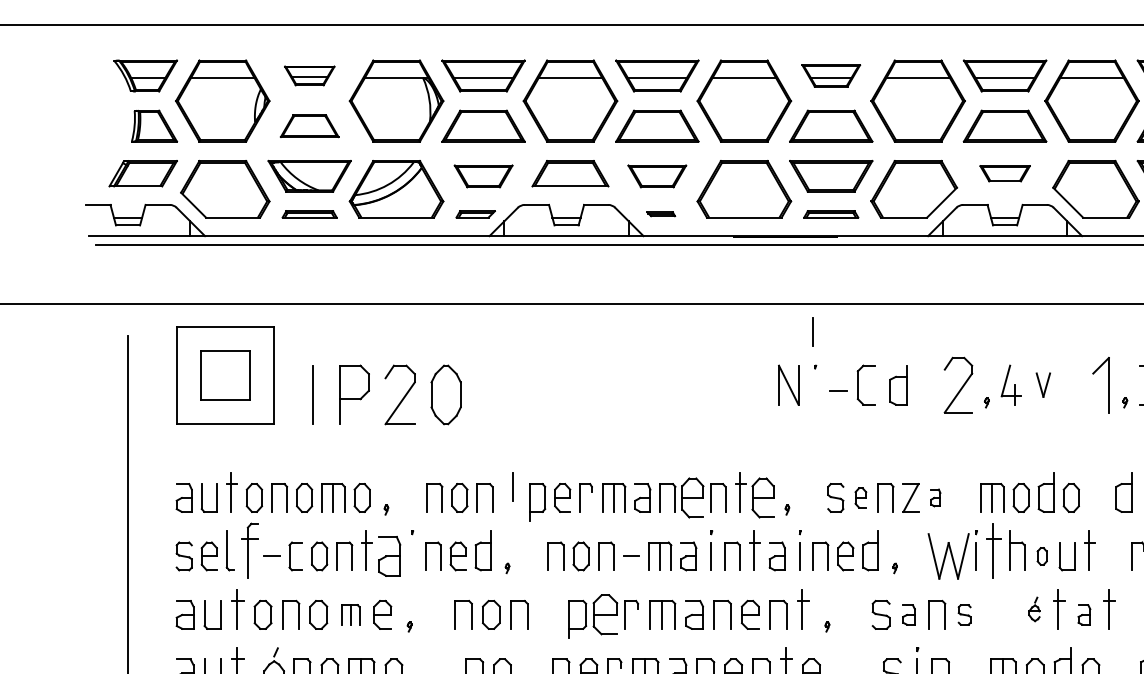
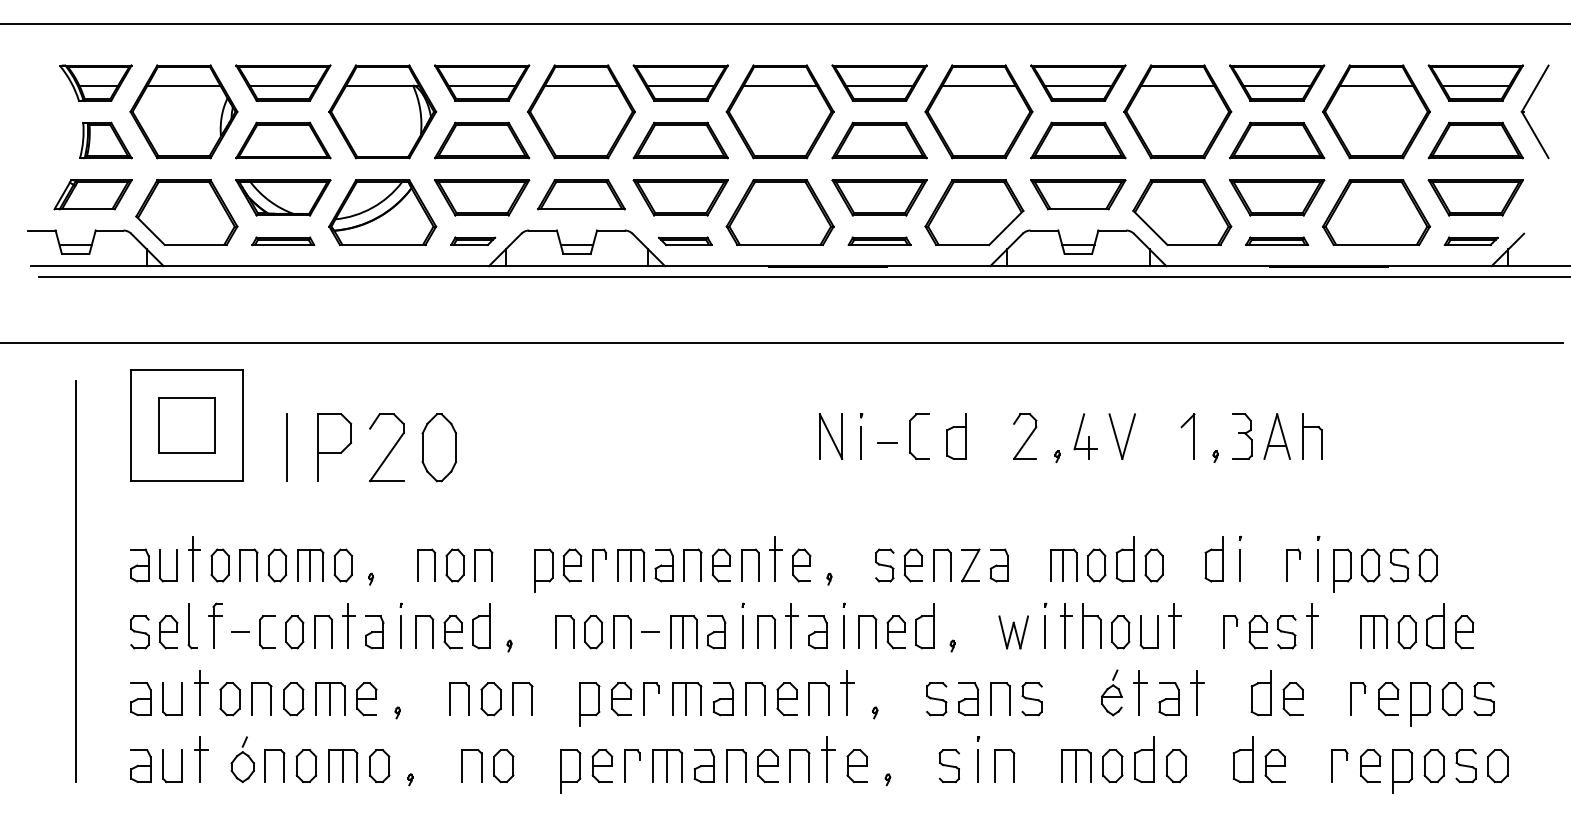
part: (309, 75) -> (283, 82), size x1.67
part: (831, 75) -> (879, 82), size x1.43
part: (309, 126) -> (283, 140), size x1.43
part: (1005, 173) -> (1078, 194), size x1.67
part: (483, 176) -> (482, 197), size x1.43
part: (657, 176) -> (680, 197), size x1.43
part: (660, 213) -> (684, 240), size x1.67
line: (812, 331) -> (860, 442), moved
part: (958, 385) -> (1025, 436), size x0.71
part: (1042, 385) -> (1121, 436), size x1.67
part: (1100, 385) -> (1187, 436), size x0.71
line: (512, 486) -> (400, 631), moved
part: (692, 497) -> (721, 565), size x0.71
part: (762, 497) -> (801, 565), size x0.71
part: (860, 497) -> (913, 565), size x1.43
part: (935, 497) -> (998, 565), size x1.67
part: (250, 550) -> (215, 625), size x0.71
part: (994, 550) -> (1066, 625), size x0.71
part: (389, 556) -> (374, 632), size x0.71
part: (948, 556) -> (1013, 632), size x0.62
part: (1041, 556) -> (1120, 632), size x1.67
part: (1034, 609) -> (1111, 692), size x1.67
part: (350, 614) -> (330, 698), size x1.43
part: (605, 615) -> (621, 699), size x0.71
part: (909, 615) -> (968, 699), size x1.43
part: (964, 615) -> (1031, 699), size x1.43
part: (1083, 615) -> (1168, 699), size x1.43

